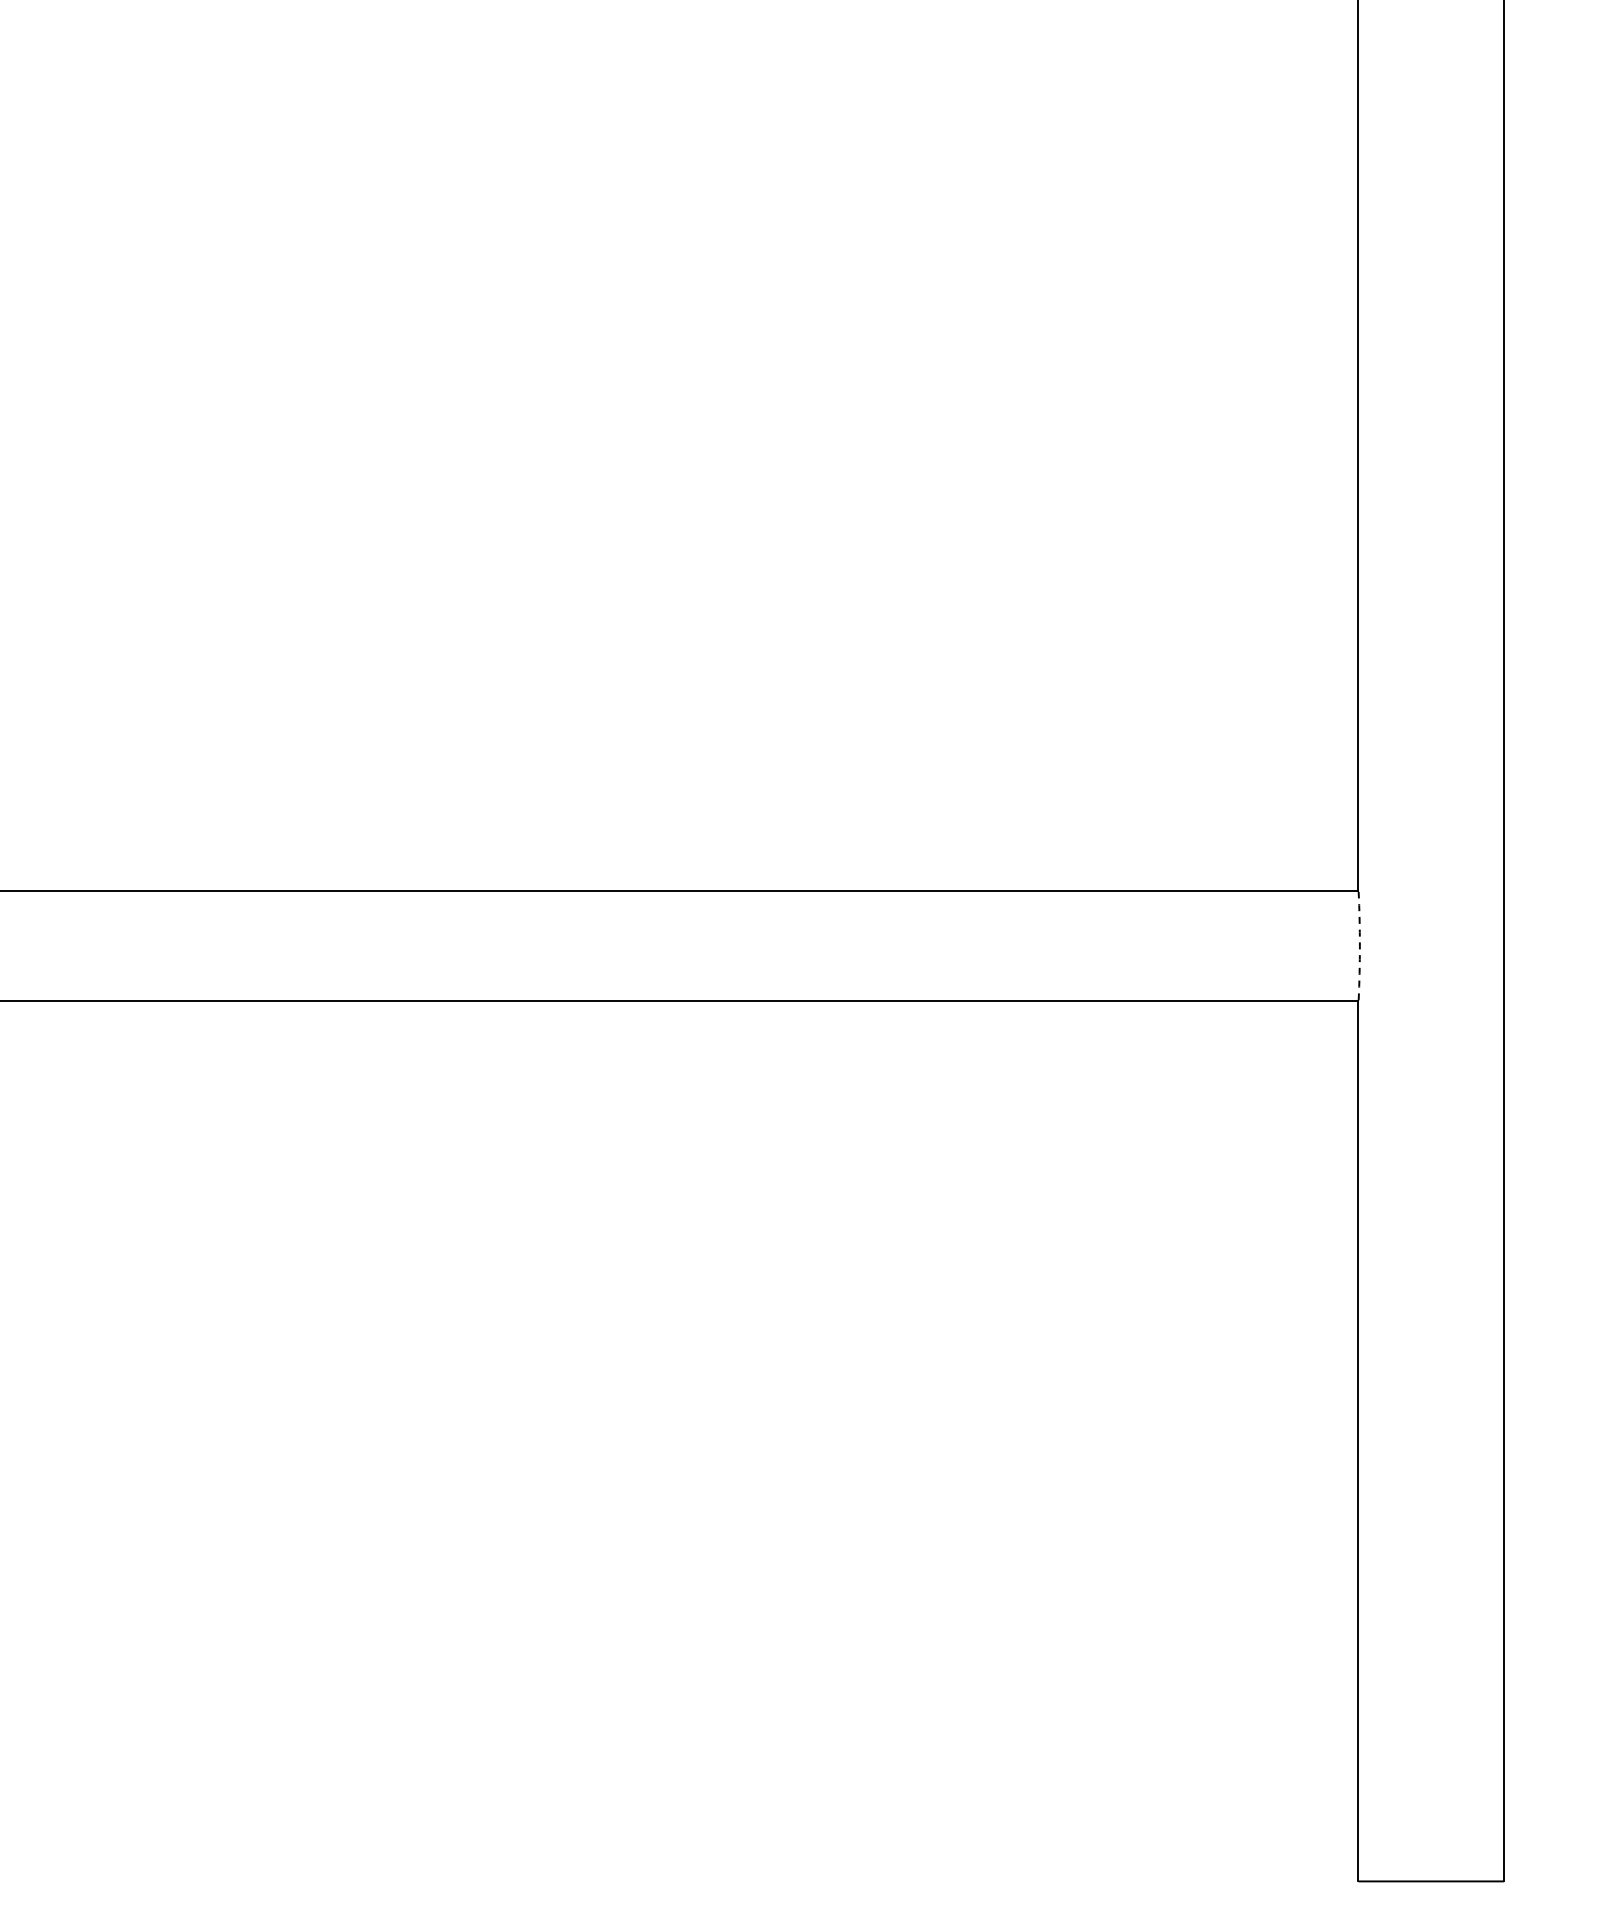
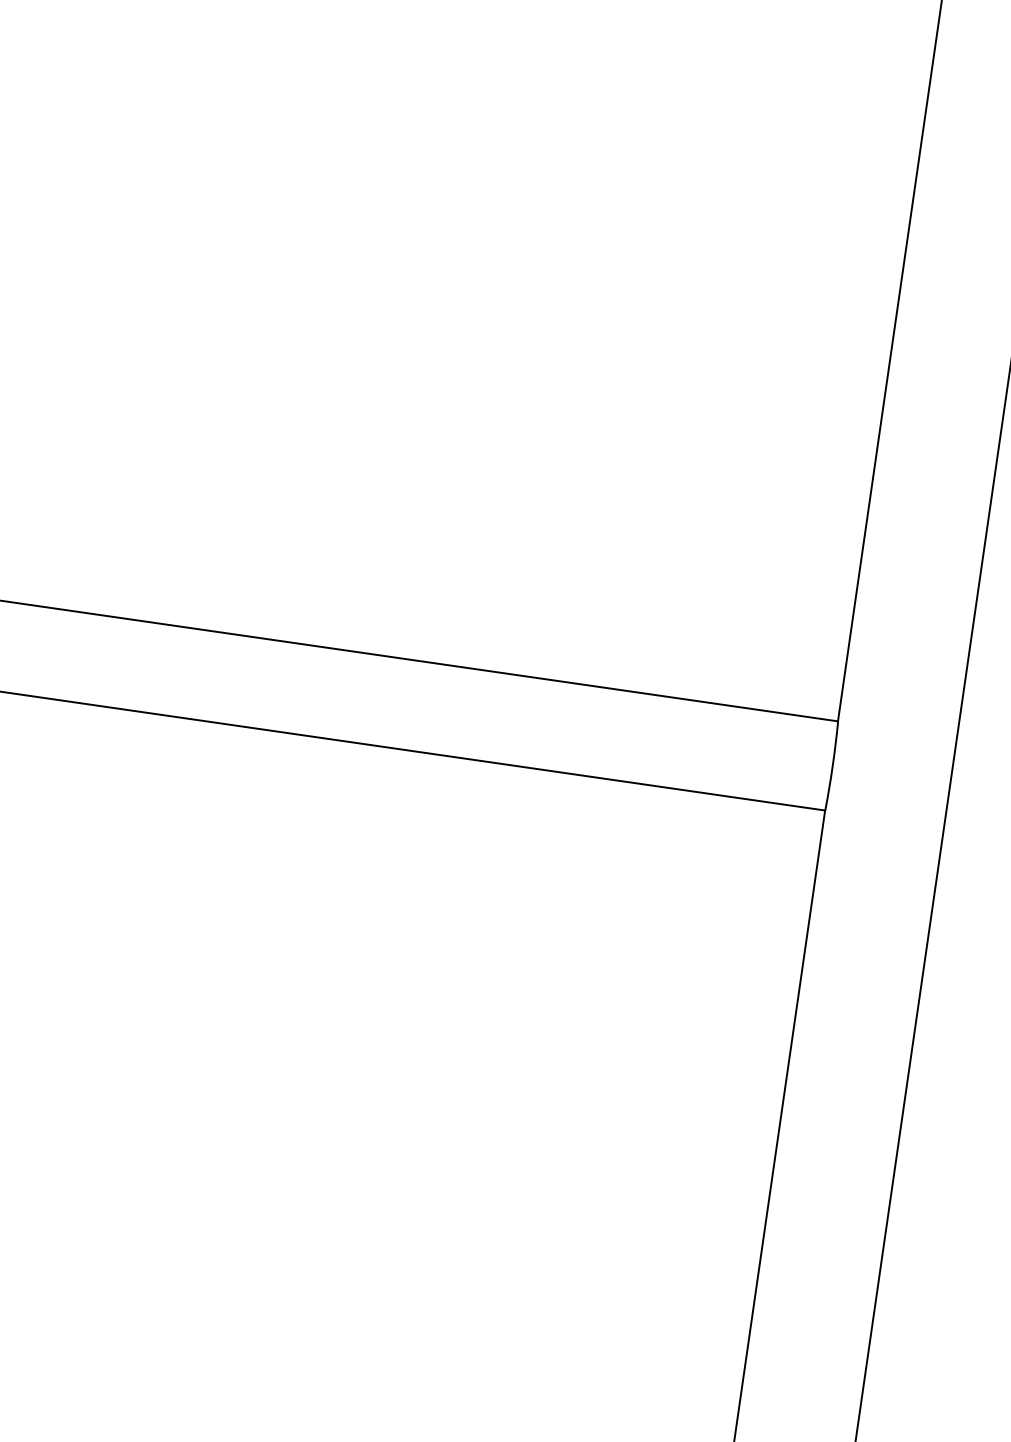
arc: (1359, 946) -> (832, 766), dashed -> solid

